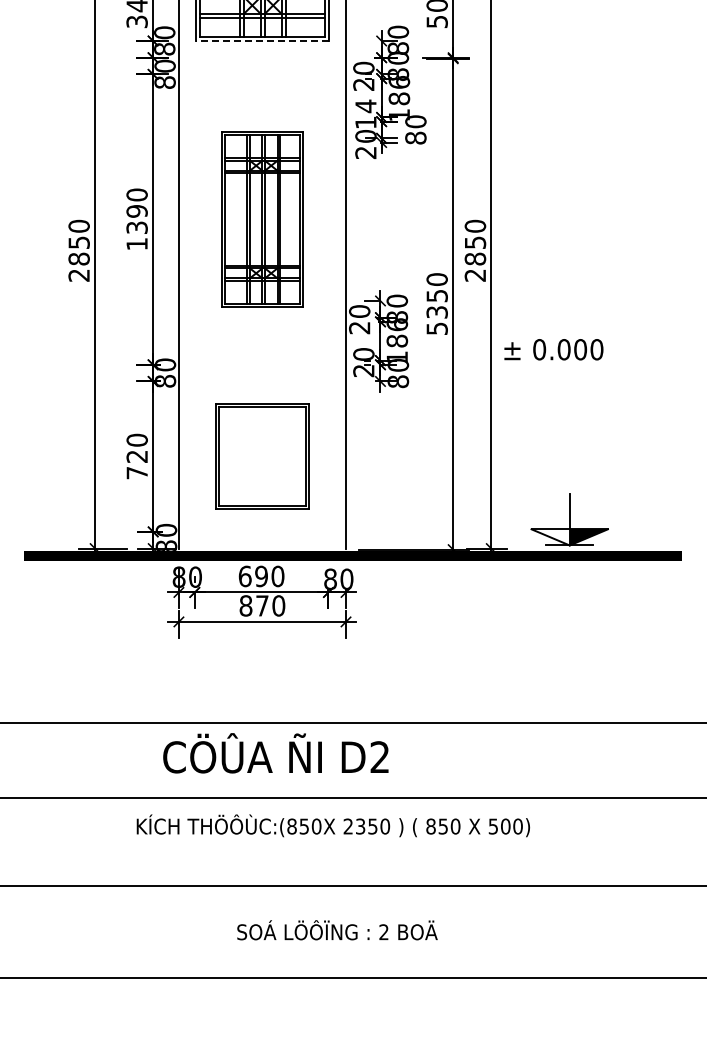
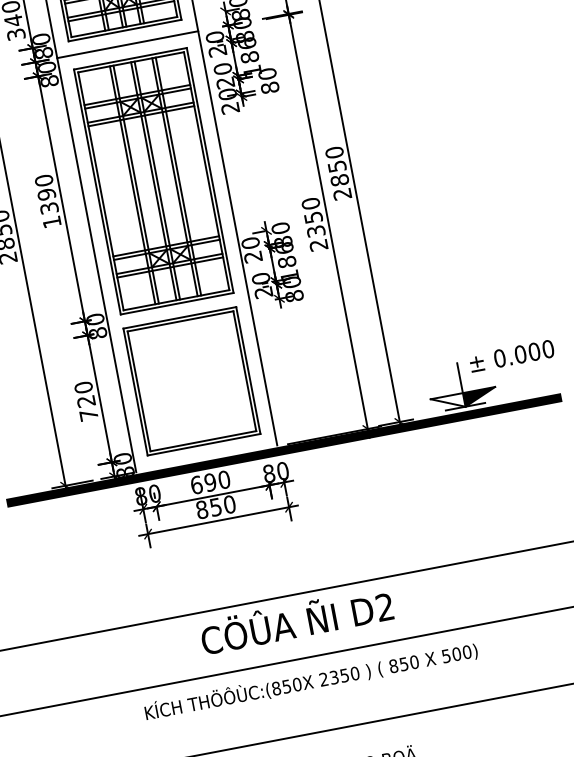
line: (262, 41) -> (125, 30), dashed -> solid
line: (262, 57) -> (127, 44), added
text: (365, 113) -> (223, 75), 14 -> 20
part: (262, 219) -> (153, 181), size x1.67
text: (436, 328) -> (318, 245), 5350 -> 2350
text: (553, 349) -> (511, 356), moved
part: (262, 456) -> (191, 381), size x1.43
text: (262, 605) -> (215, 506), 870 -> 850
text: (275, 753) -> (296, 620), moved

